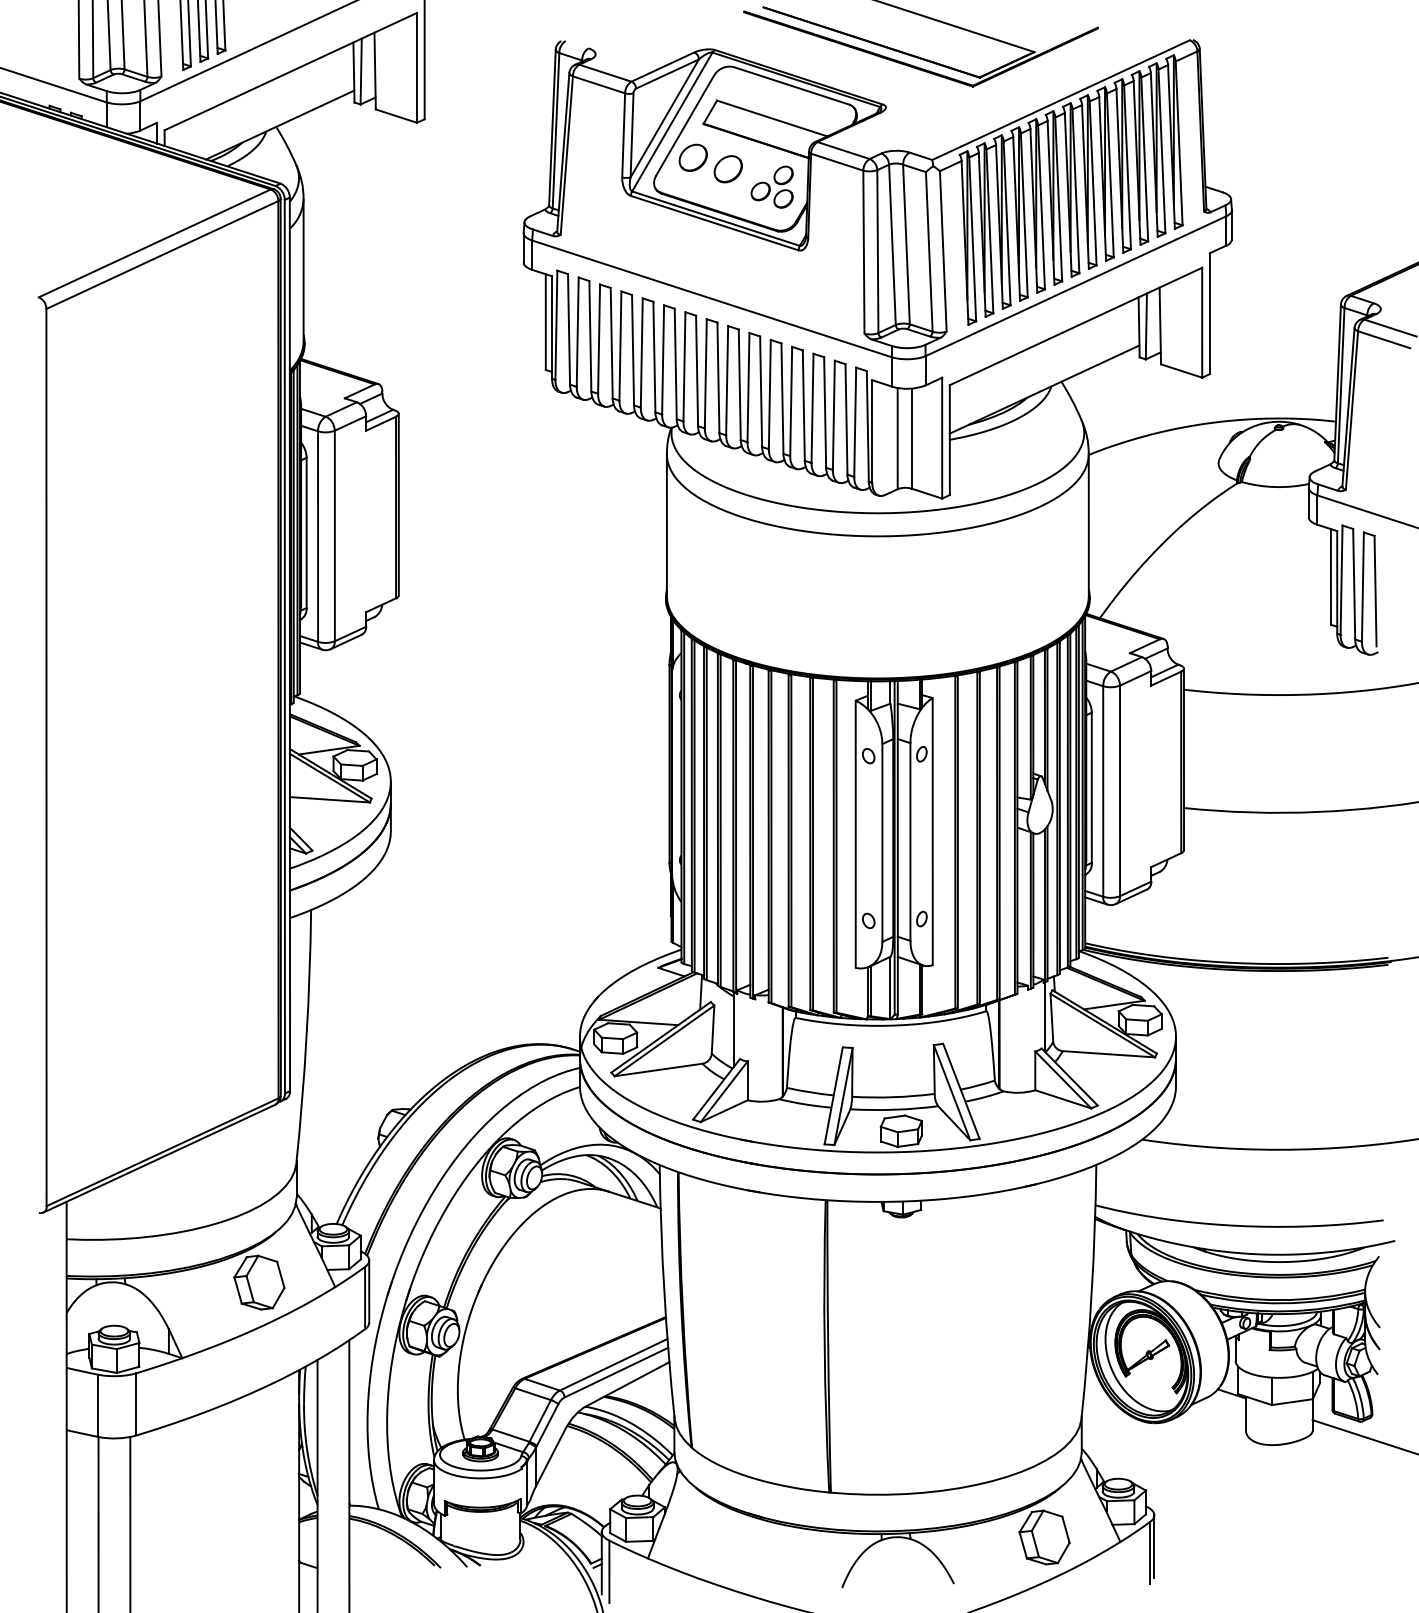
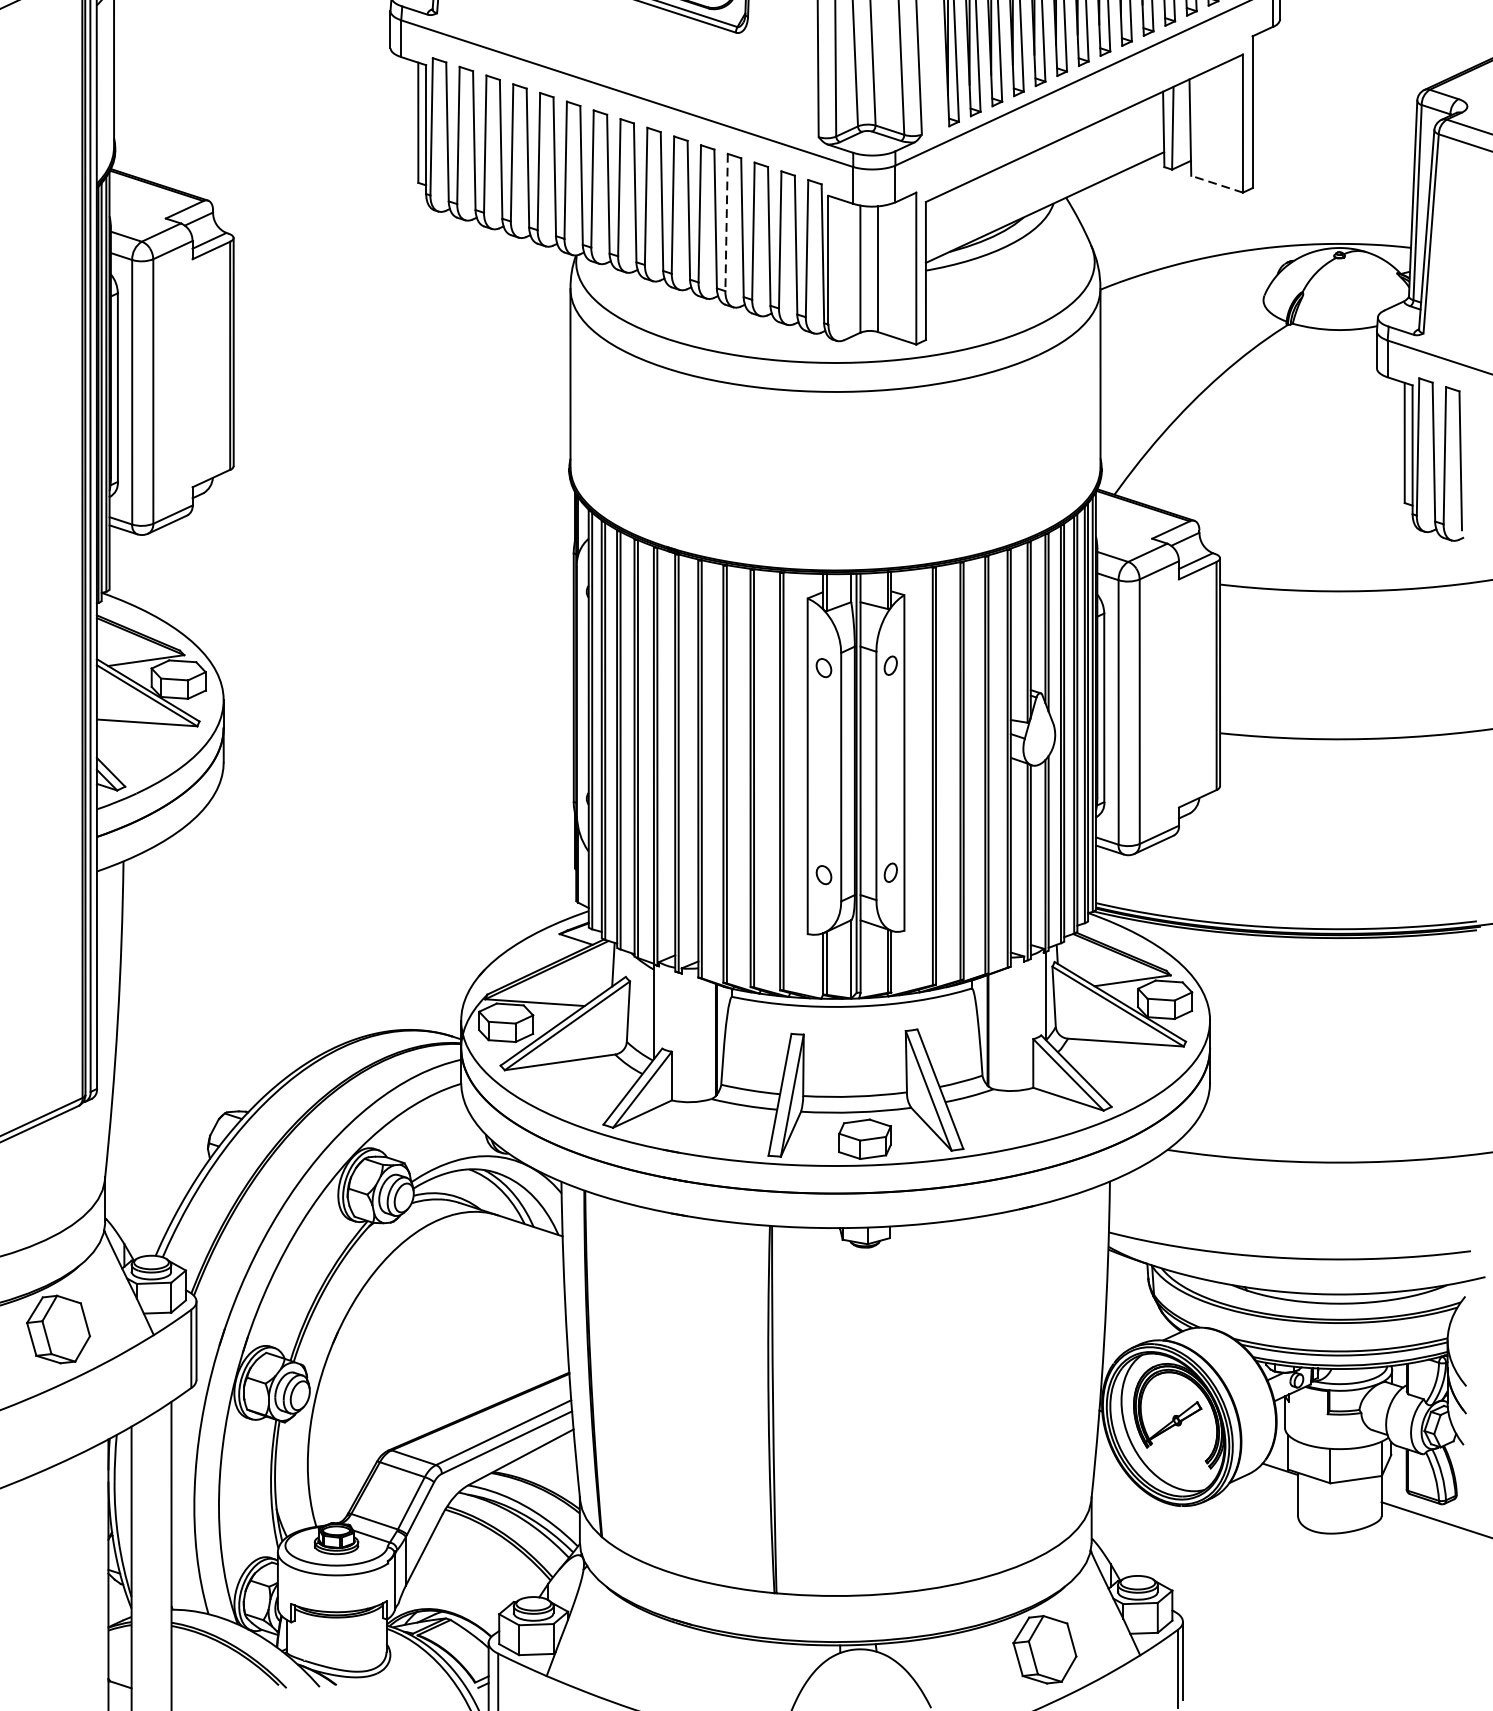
line: (1181, 371) -> (1216, 184), solid -> dashed
line: (791, 401) -> (727, 222), solid -> dashed

